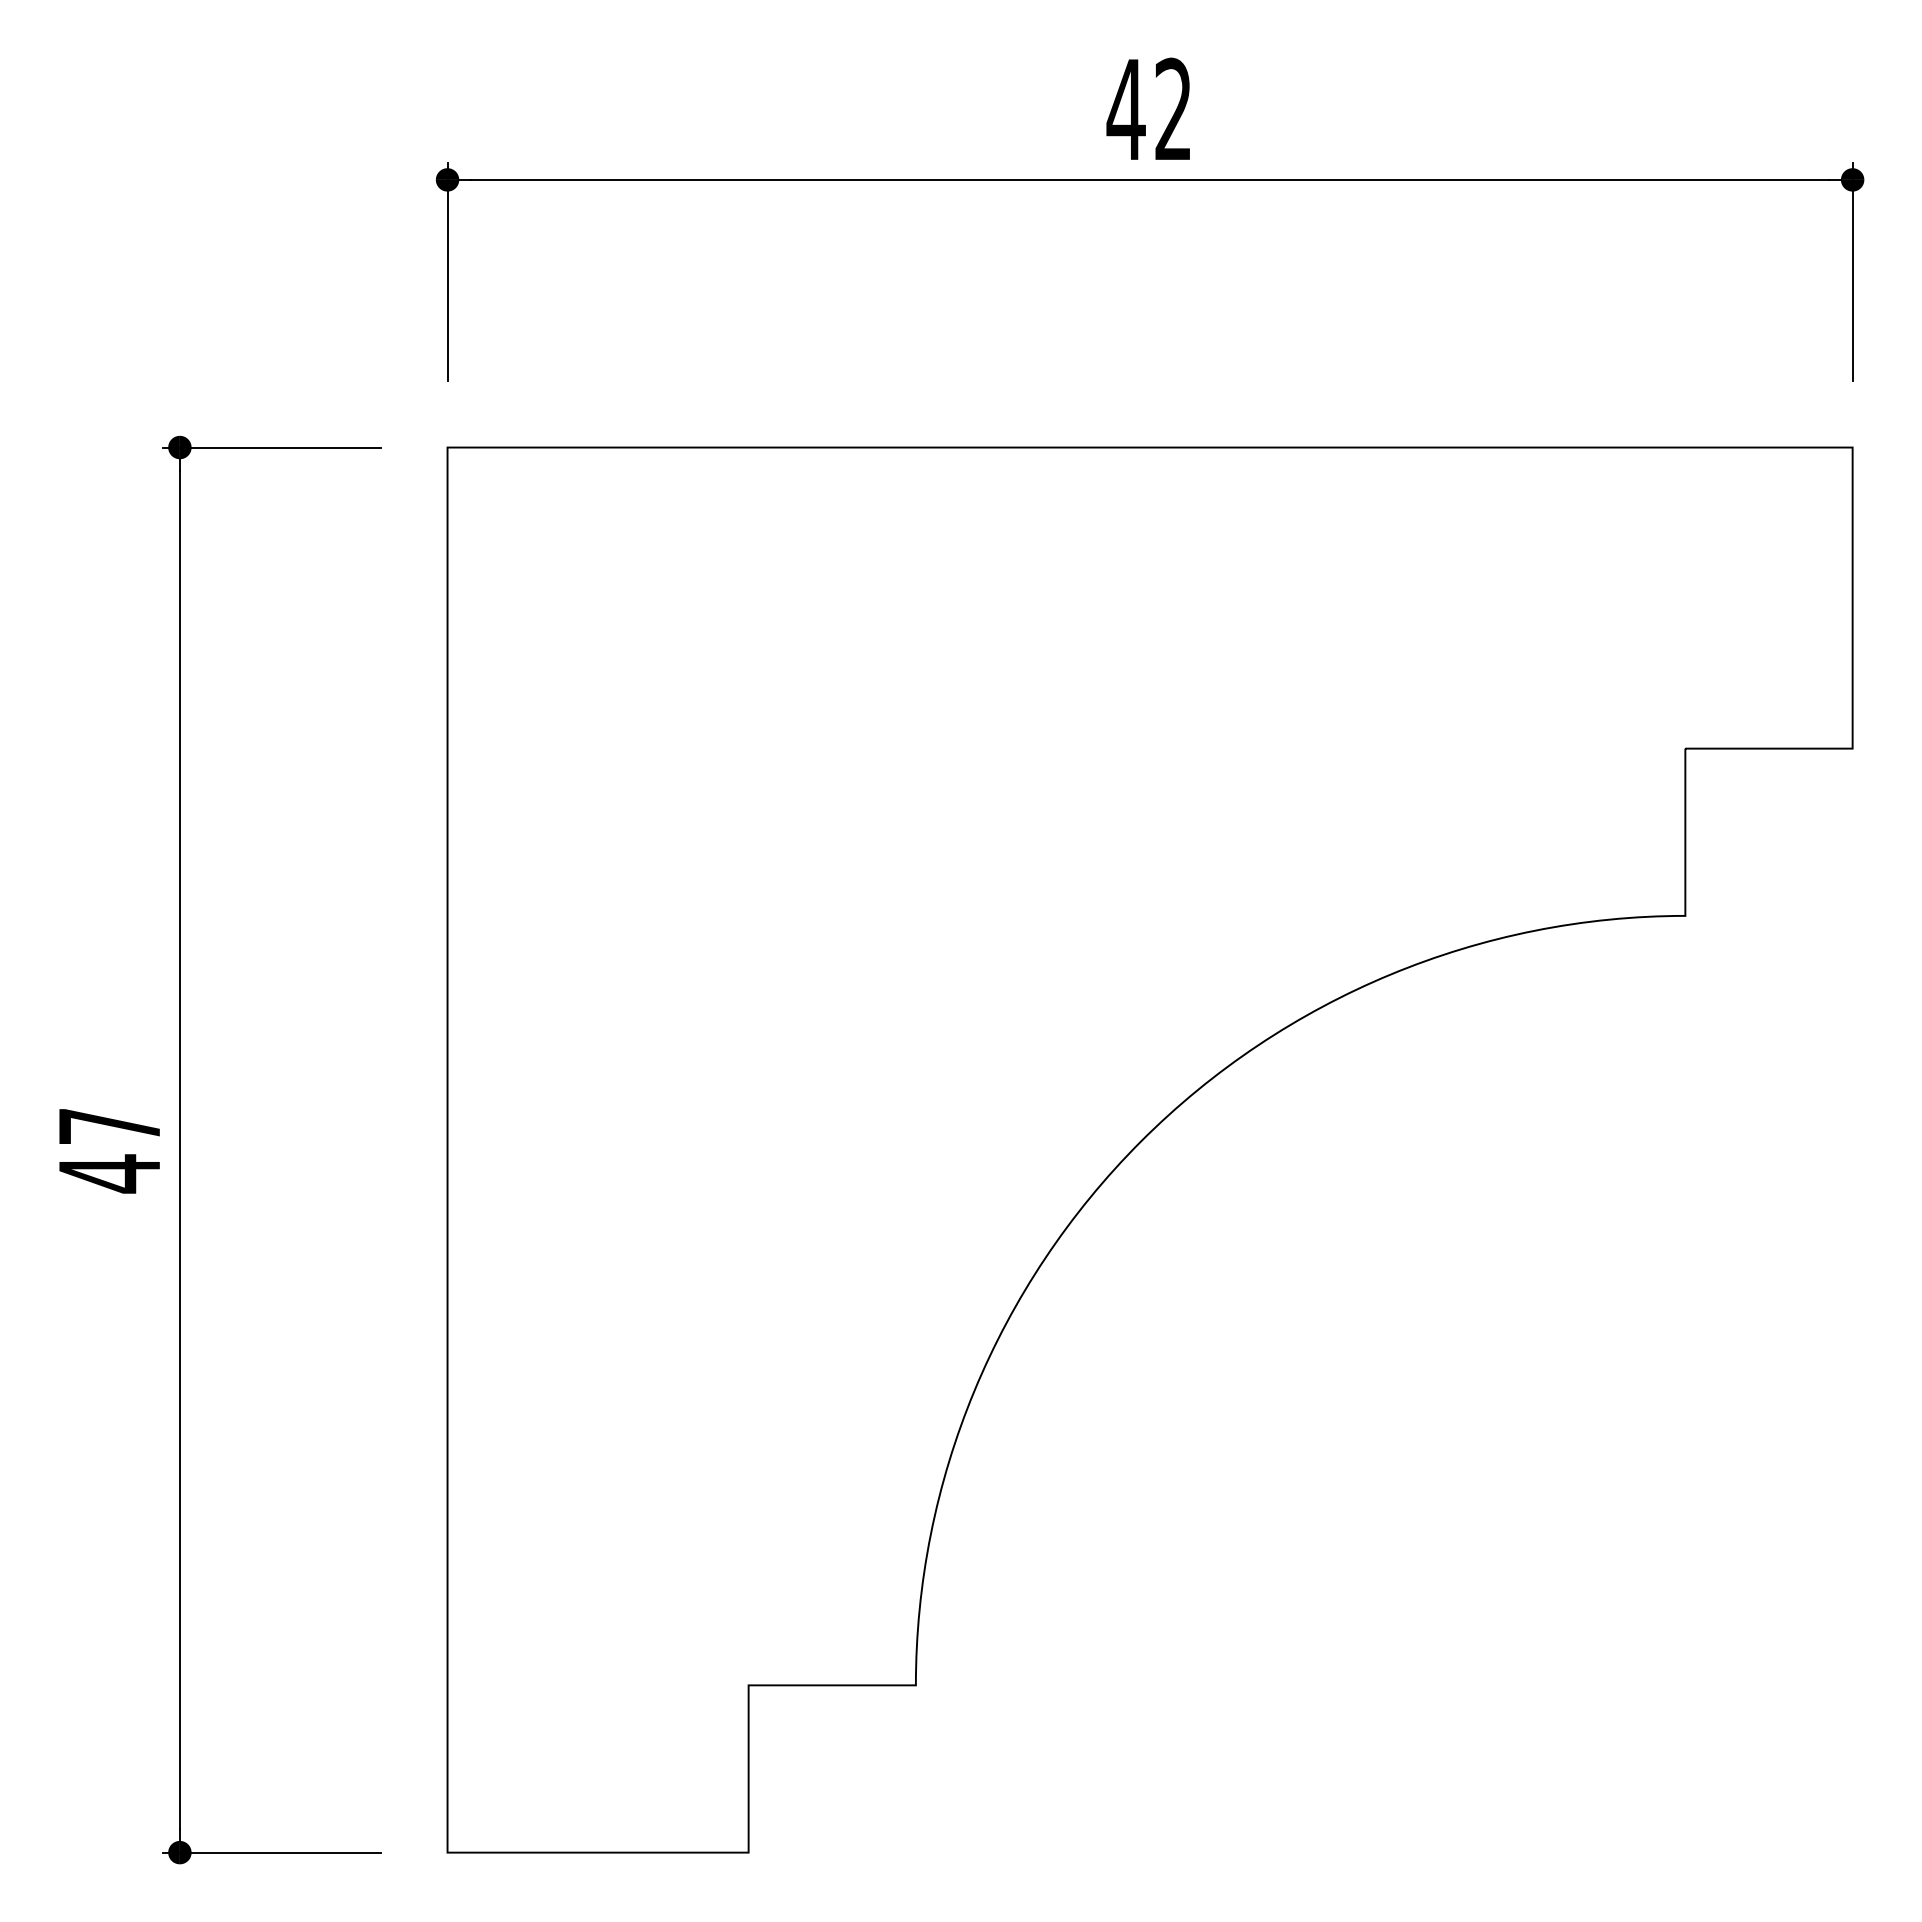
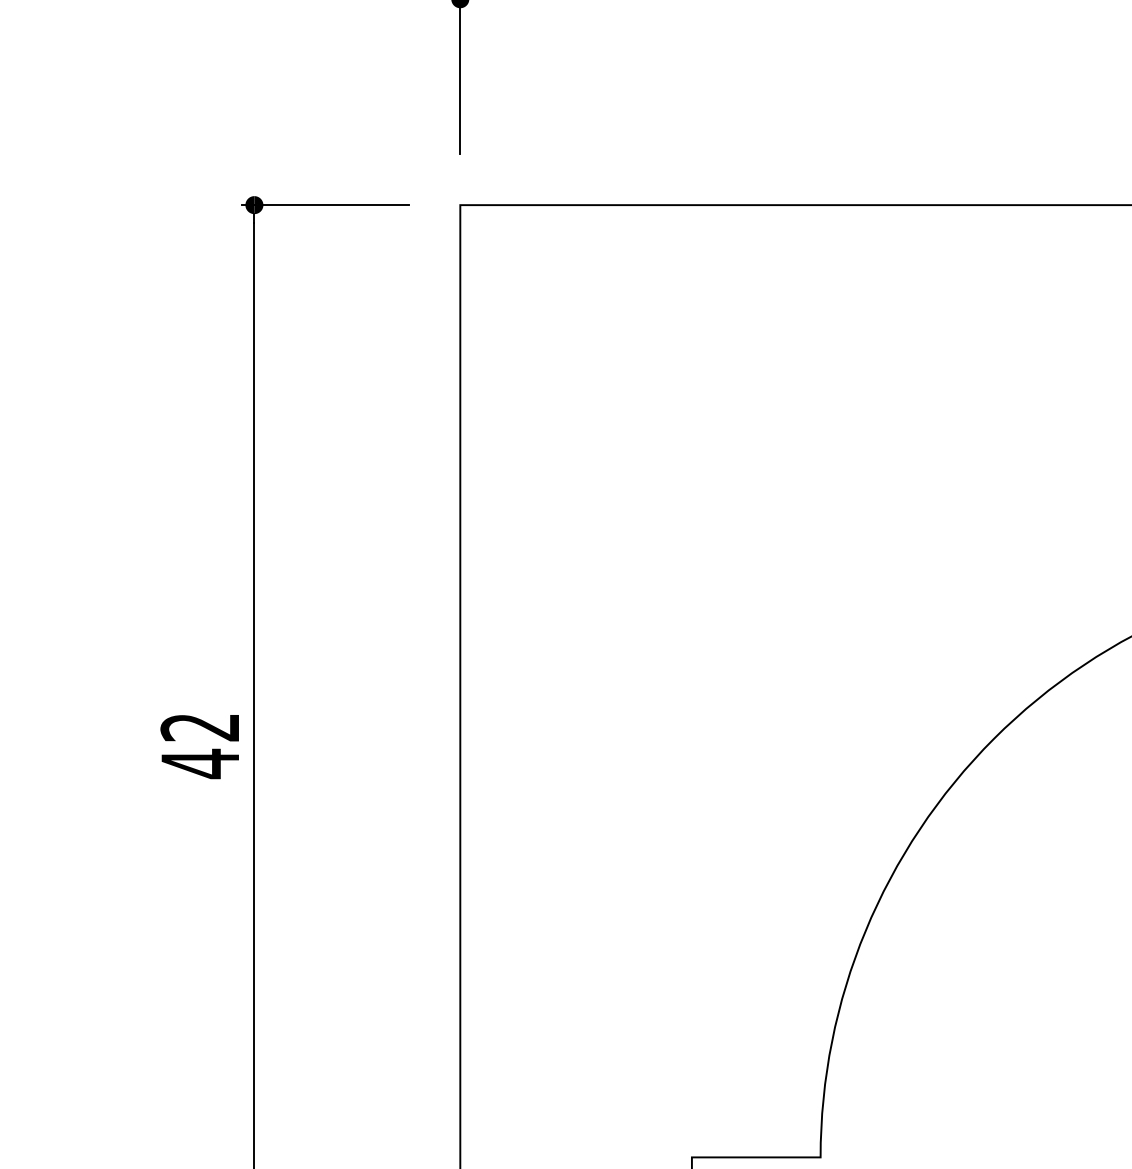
text: (108, 1126) -> (199, 727), 47 -> 42

